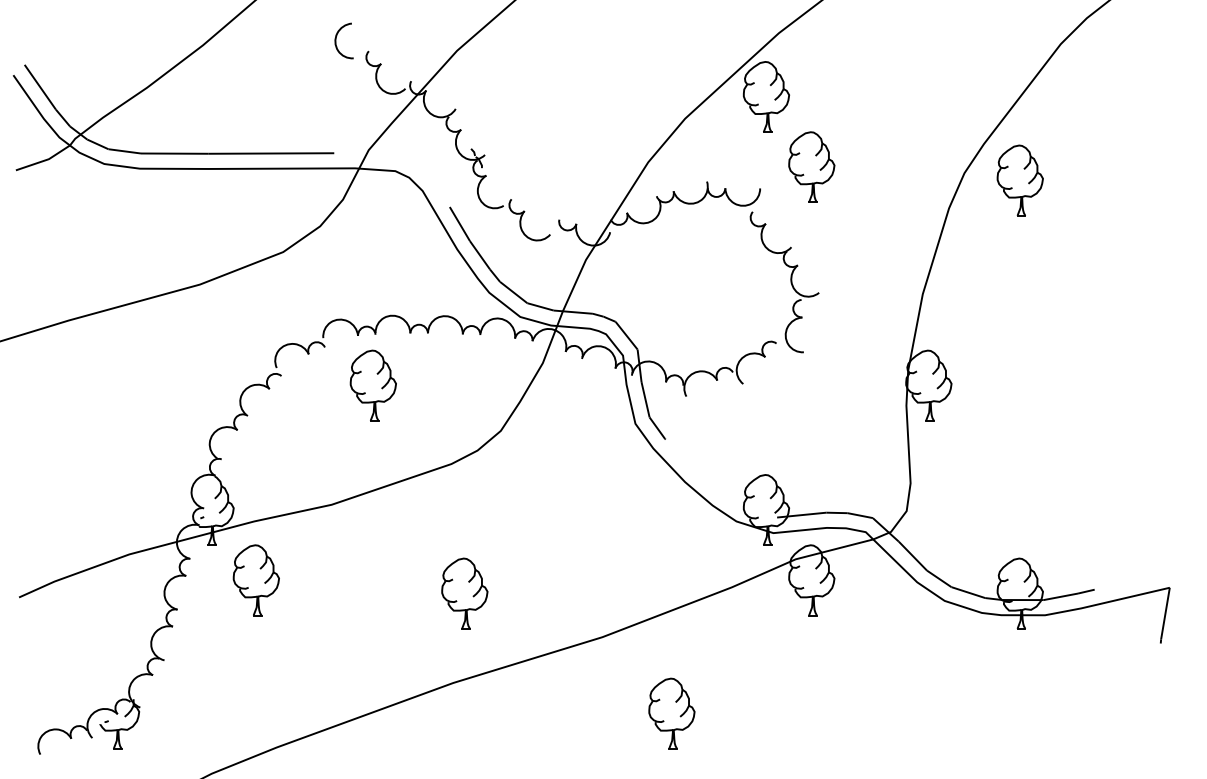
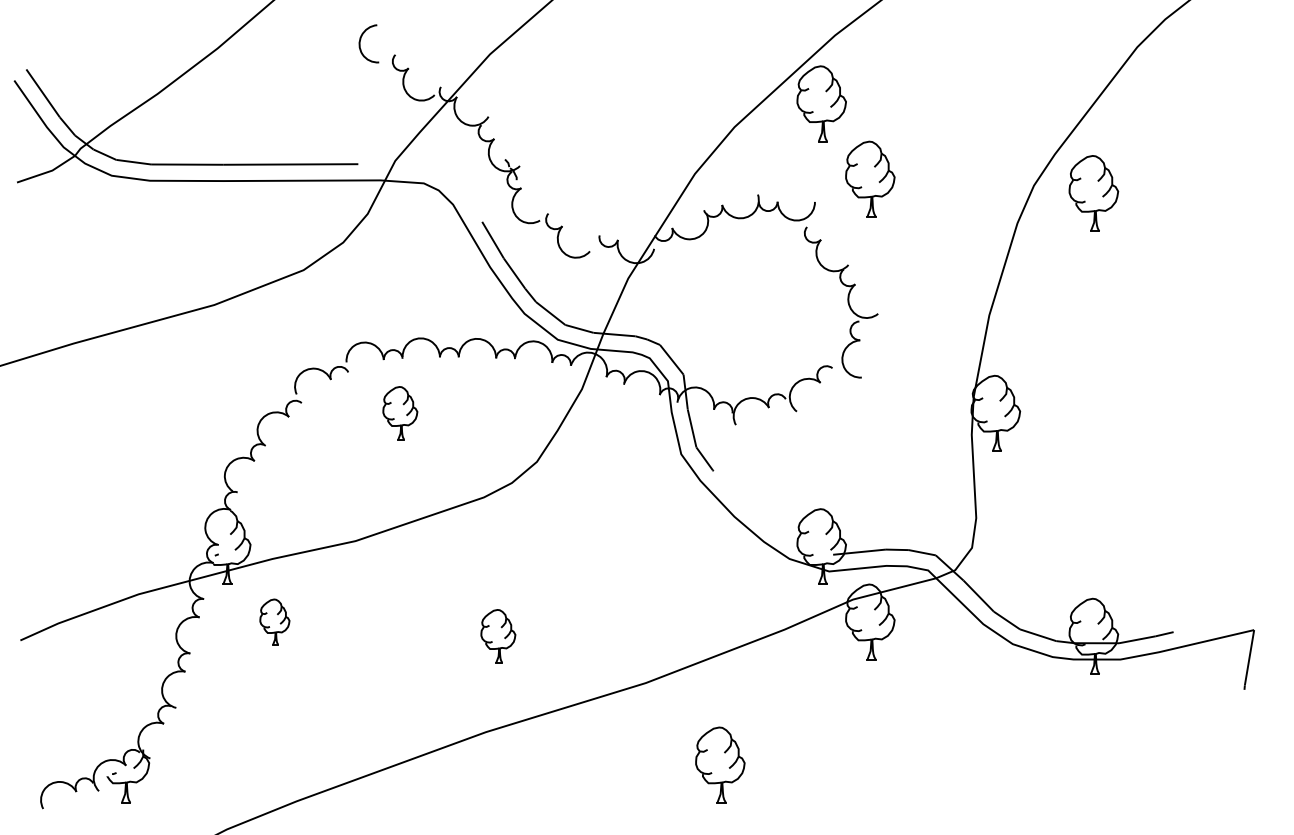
part: (373, 384) -> (400, 412), size x0.7
part: (256, 579) -> (274, 621), size x0.6
part: (464, 592) -> (498, 635), size x0.7

